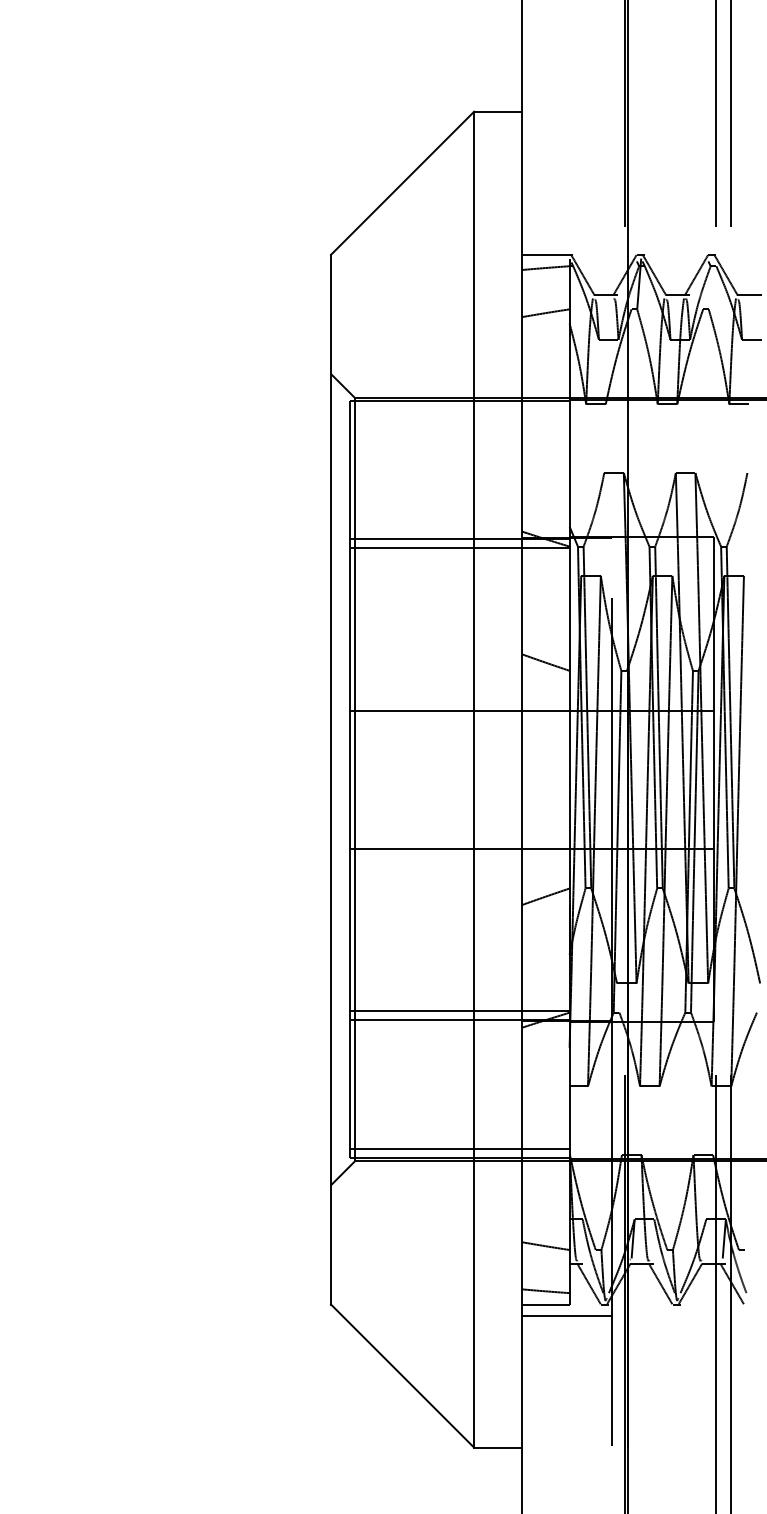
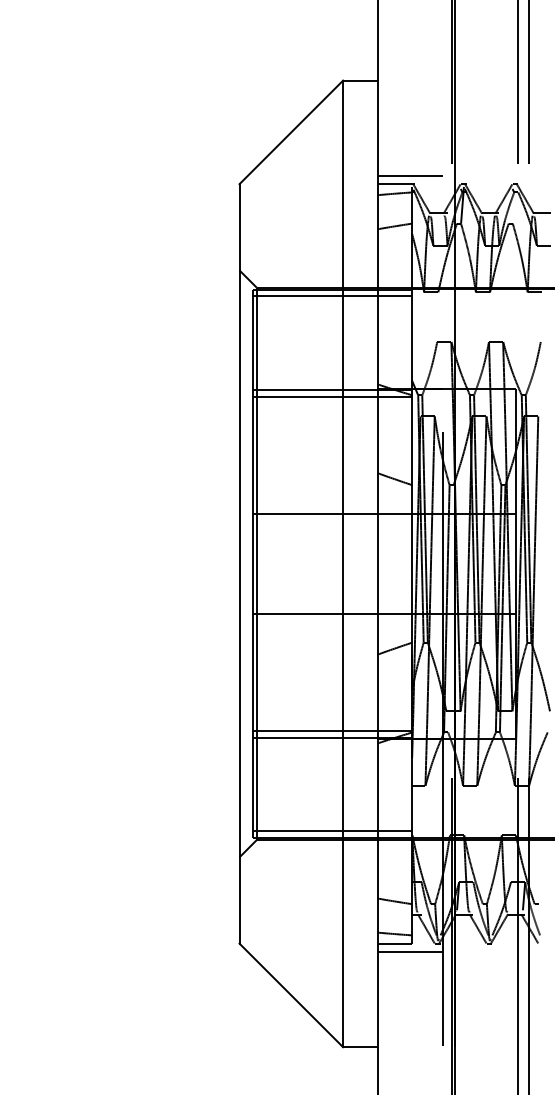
line: (567, 242) -> (410, 175), added
line: (459, 410) -> (332, 296), added

